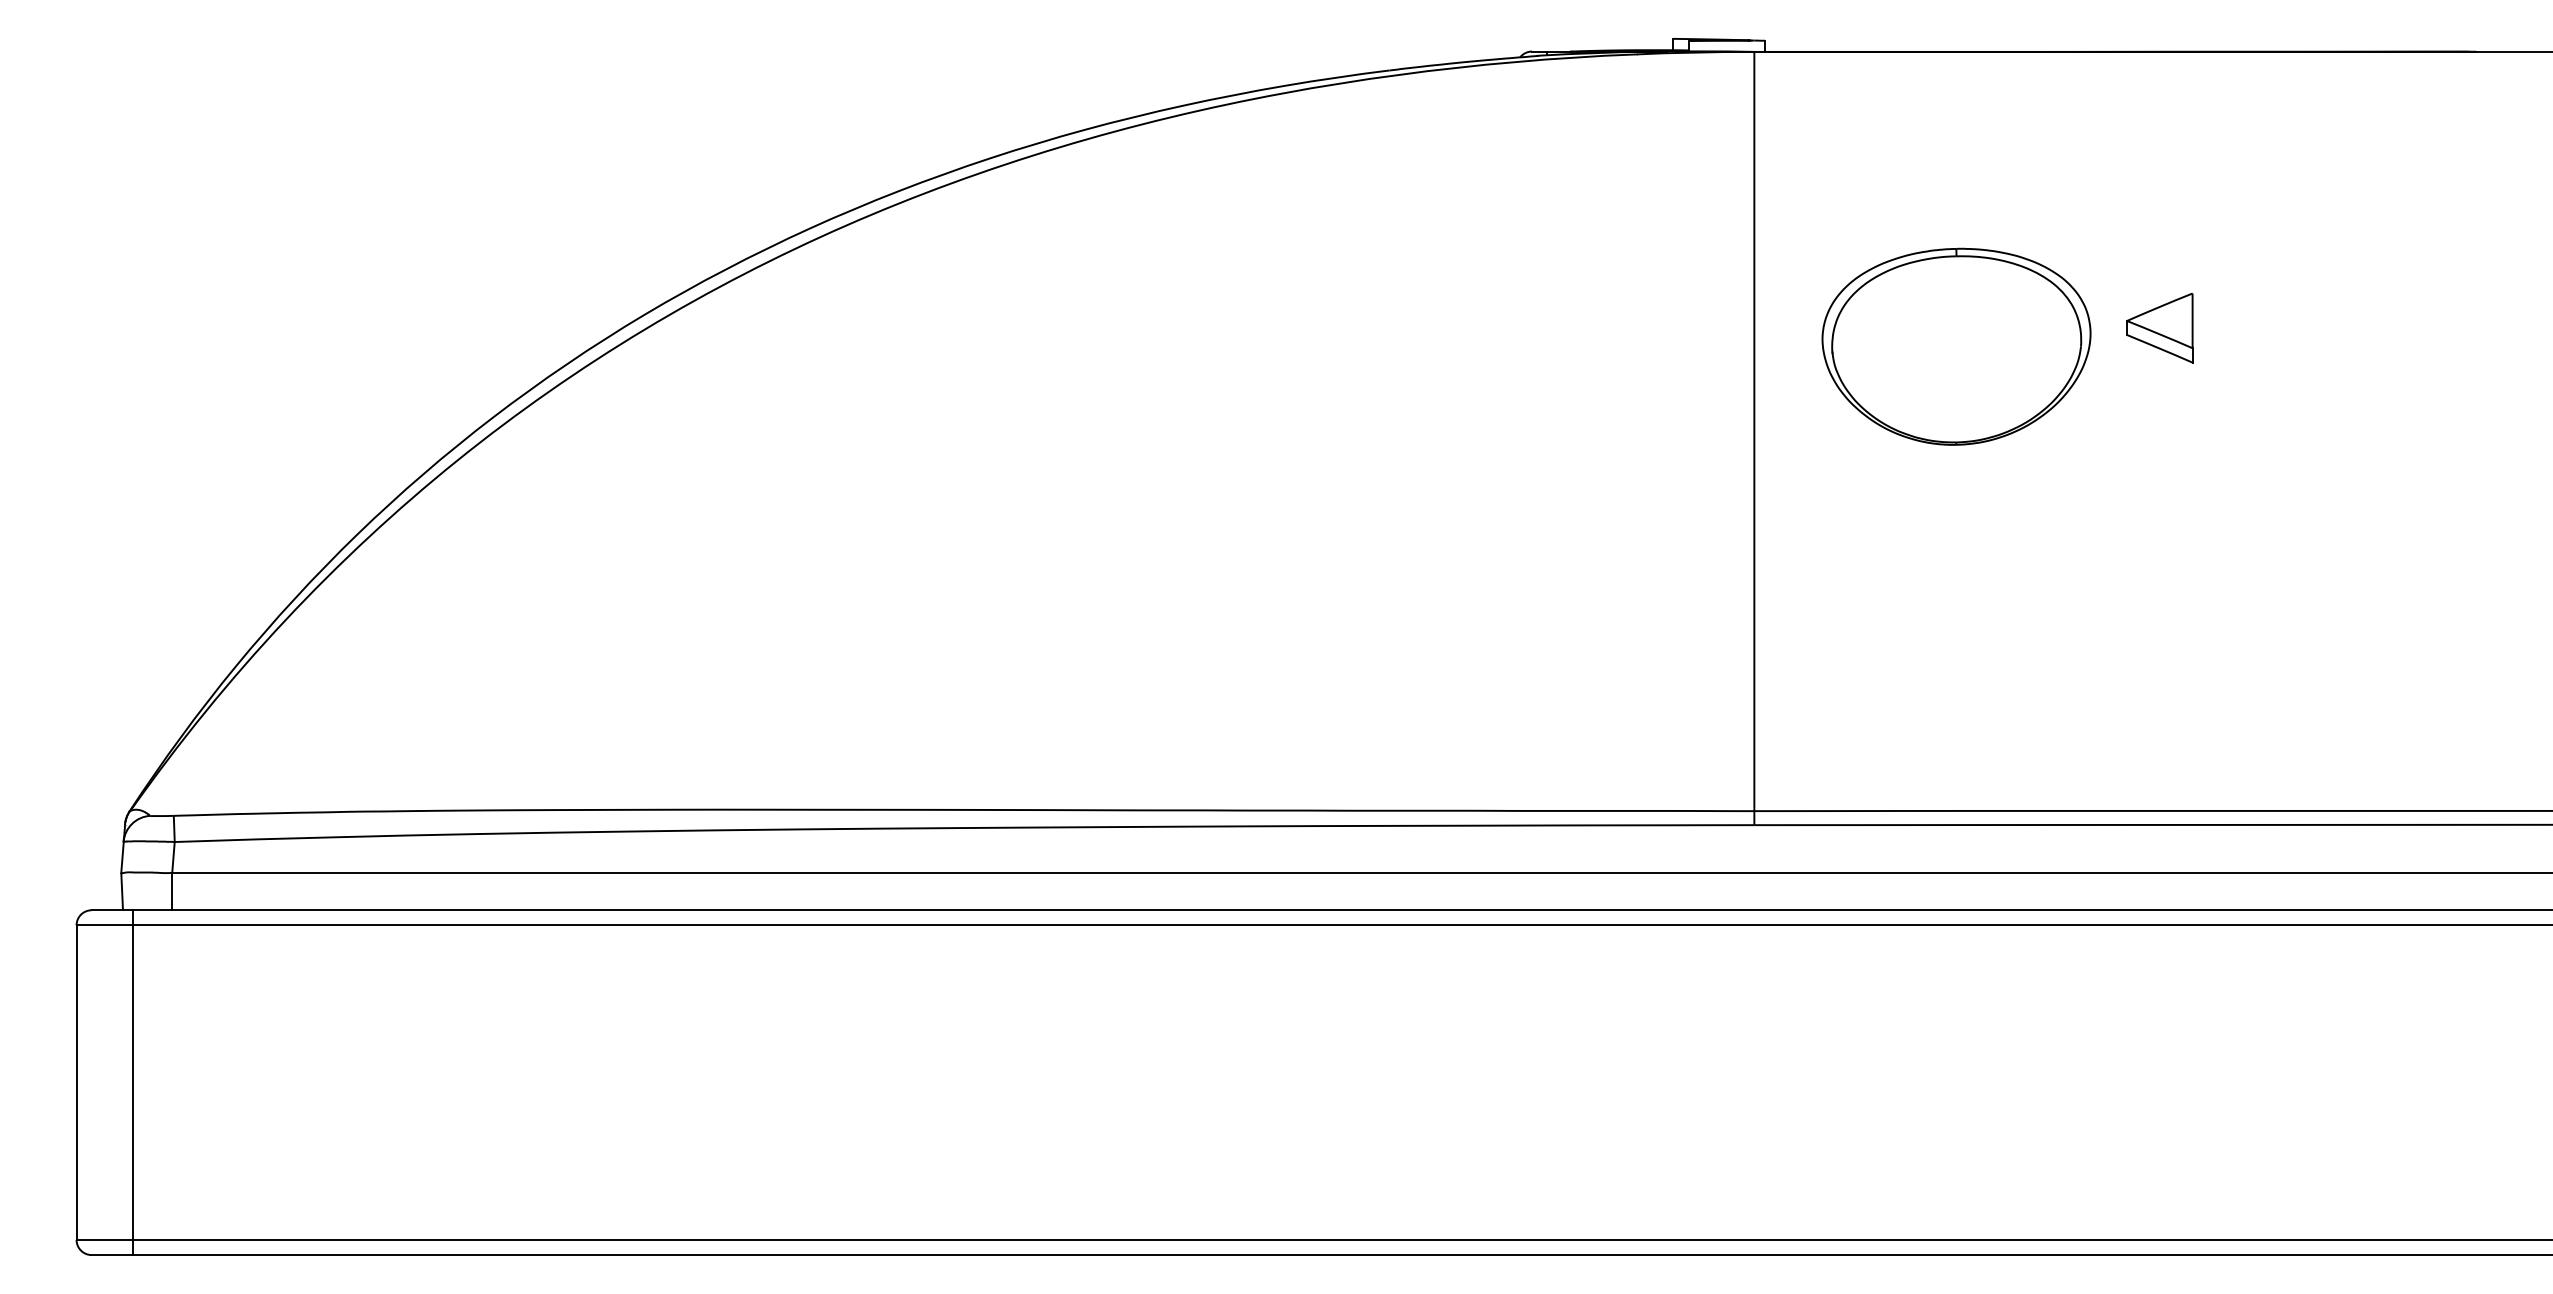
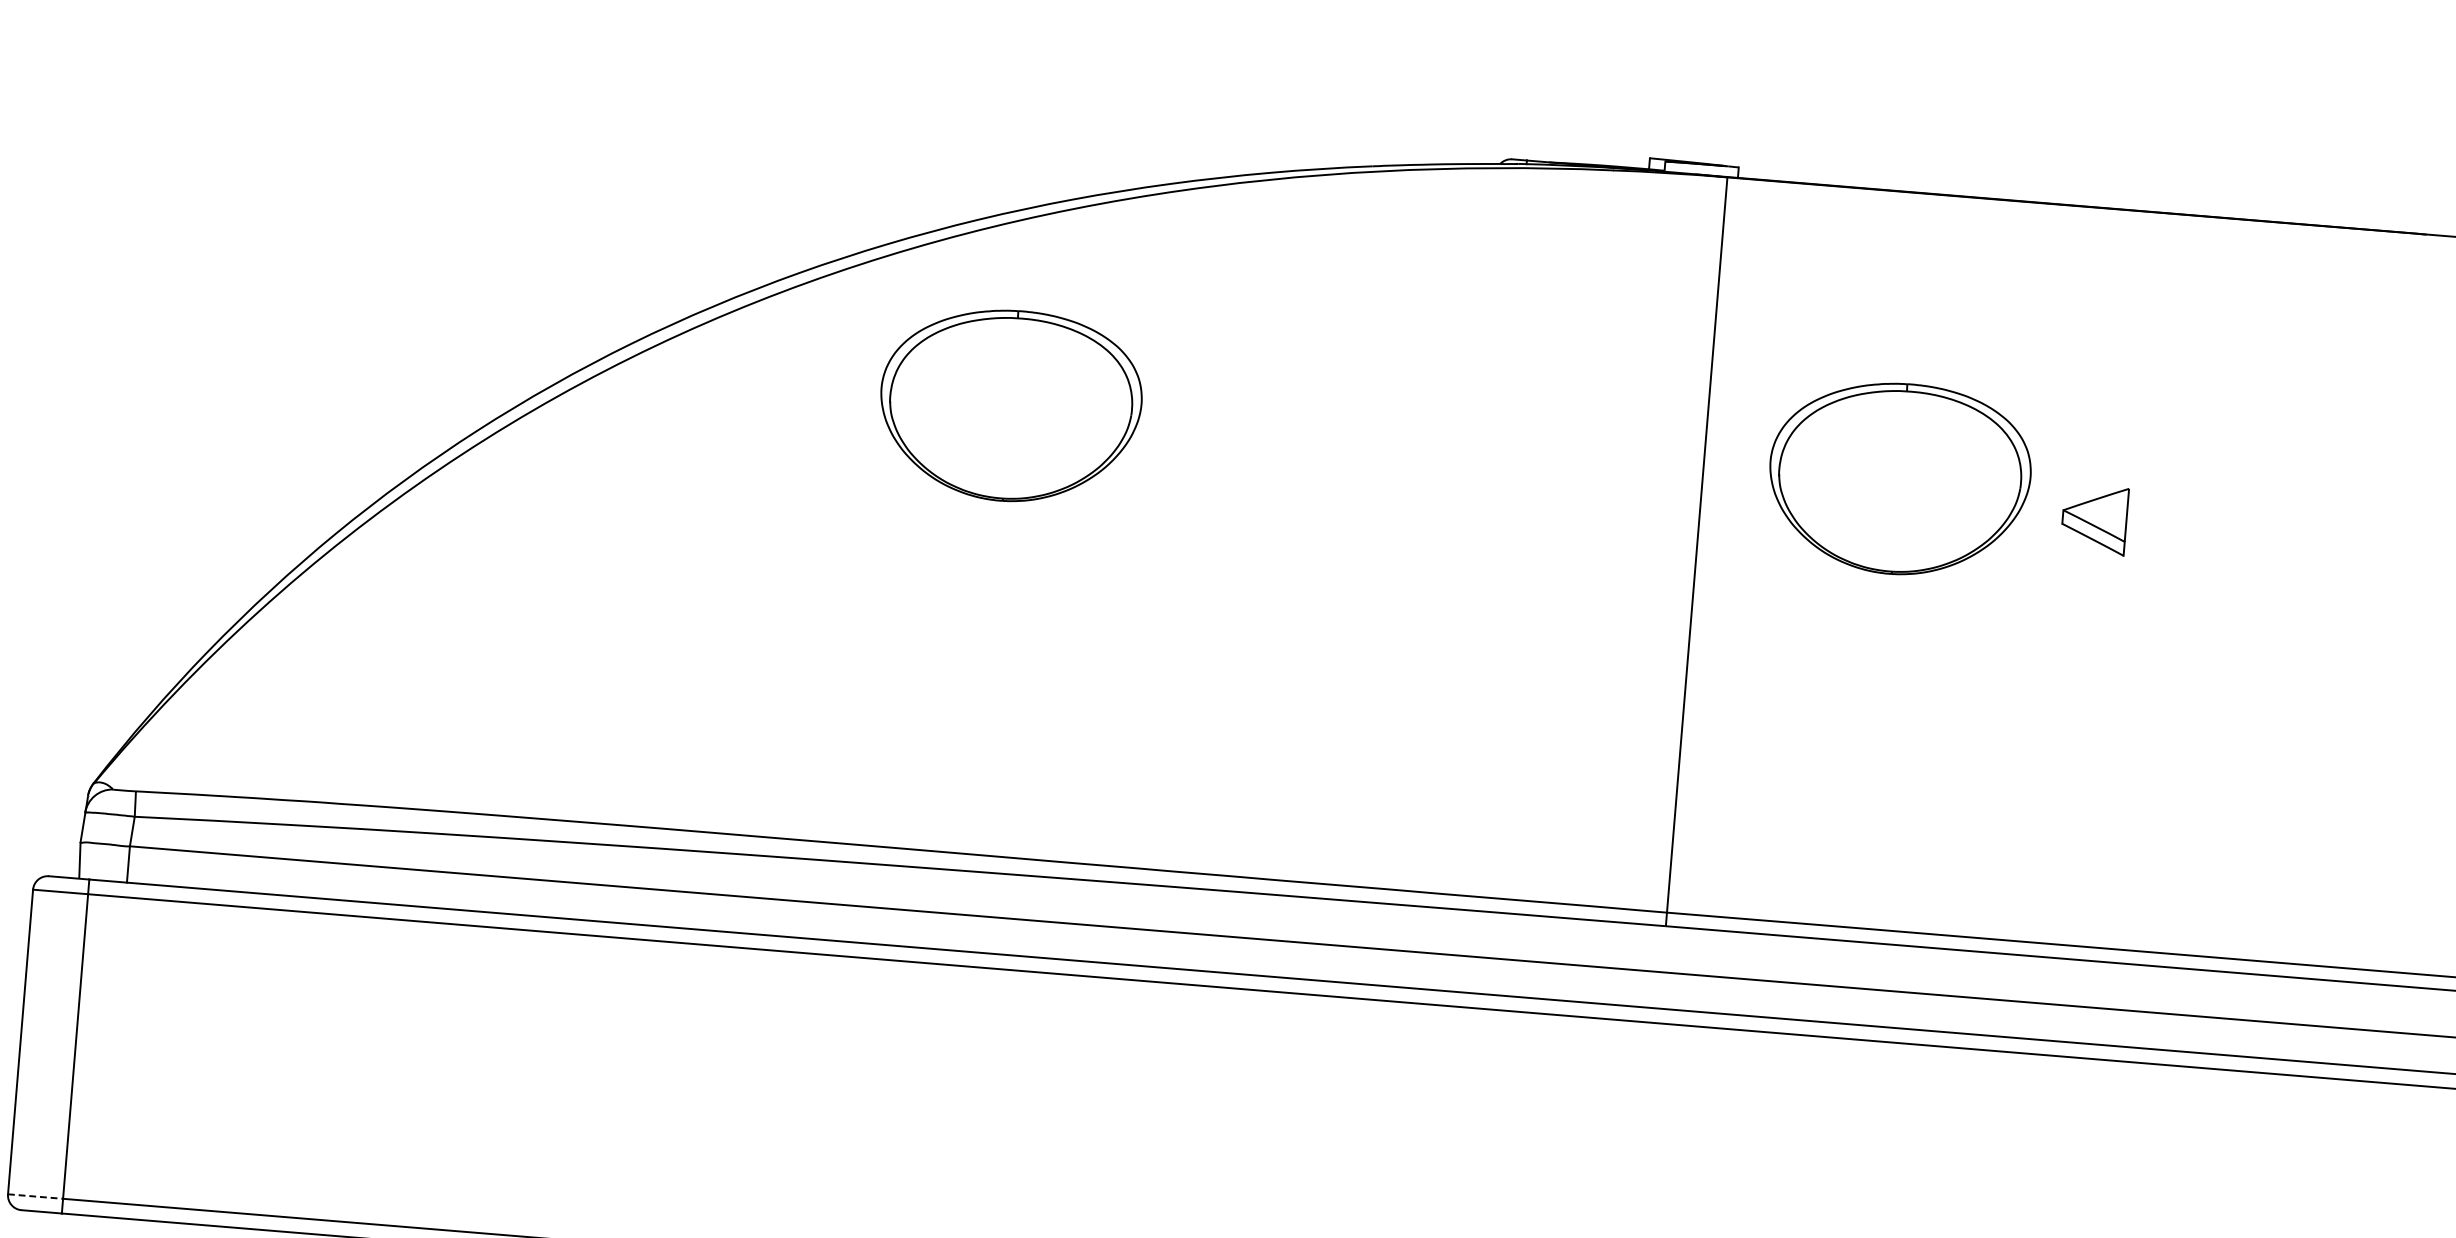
part: (2159, 328) -> (2094, 520), moved
part: (1038, 346) -> (1010, 405), added
line: (105, 1239) -> (36, 1196), solid -> dashed

